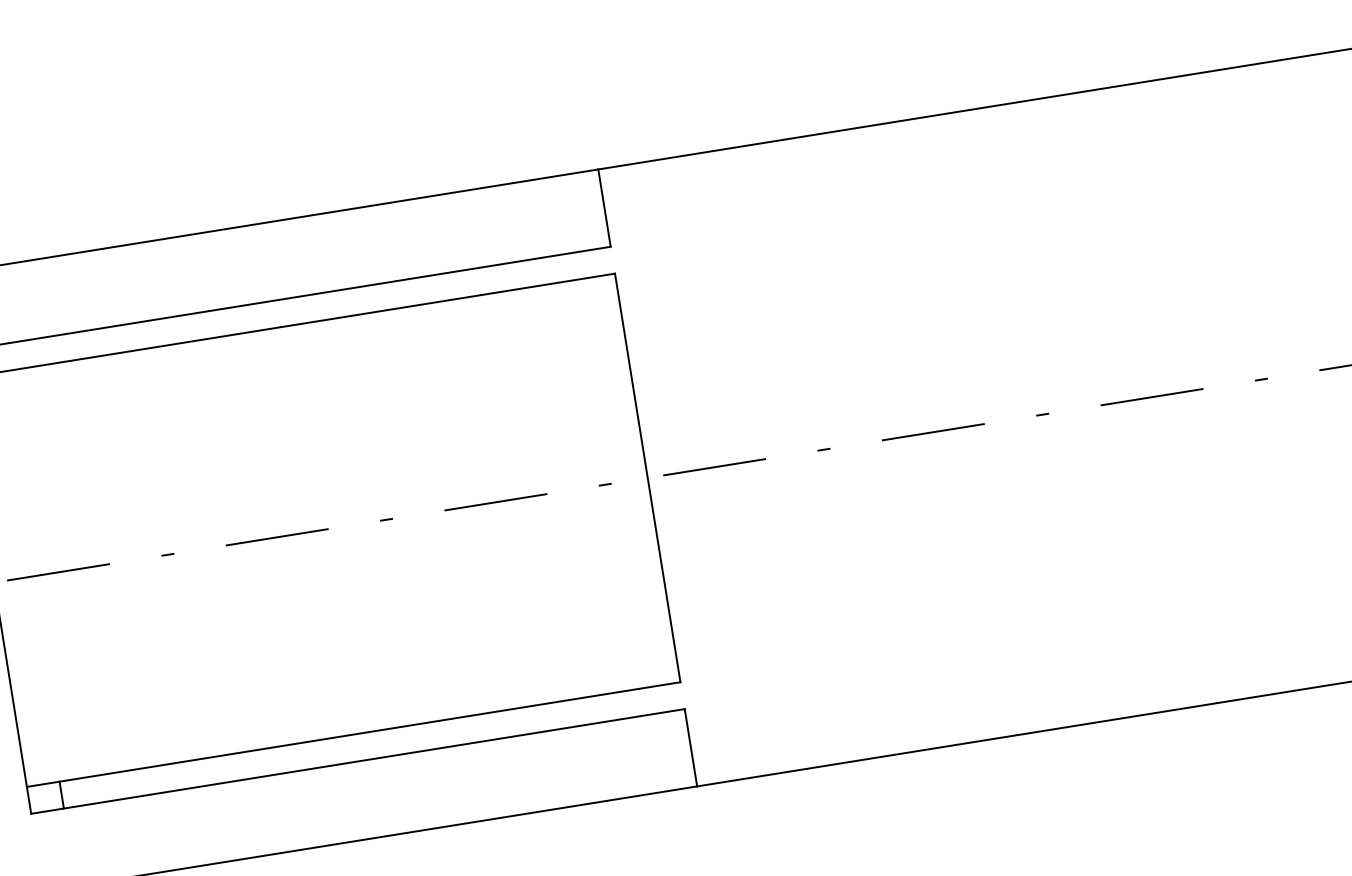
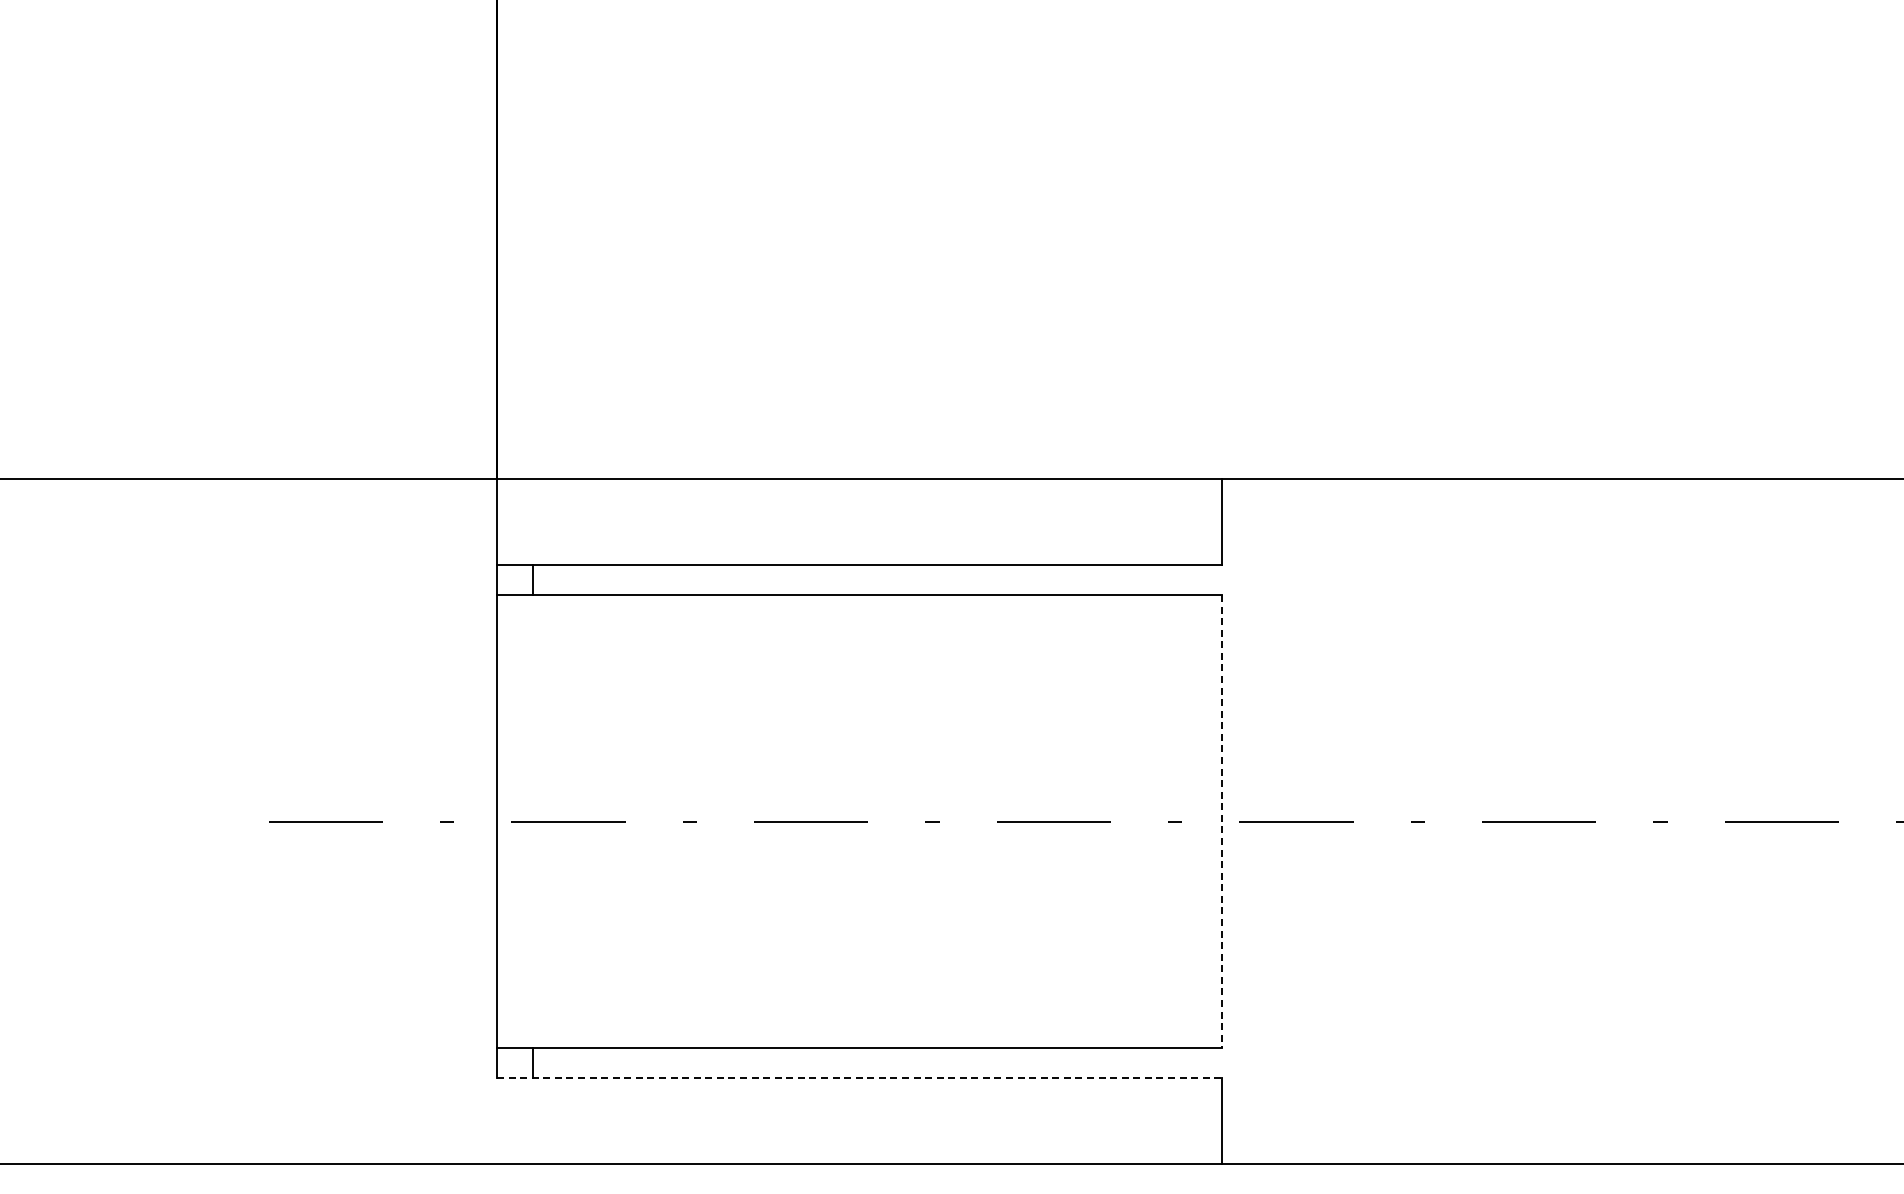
line: (647, 477) -> (1222, 821), solid -> dashed
line: (357, 761) -> (859, 1078), solid -> dashed

